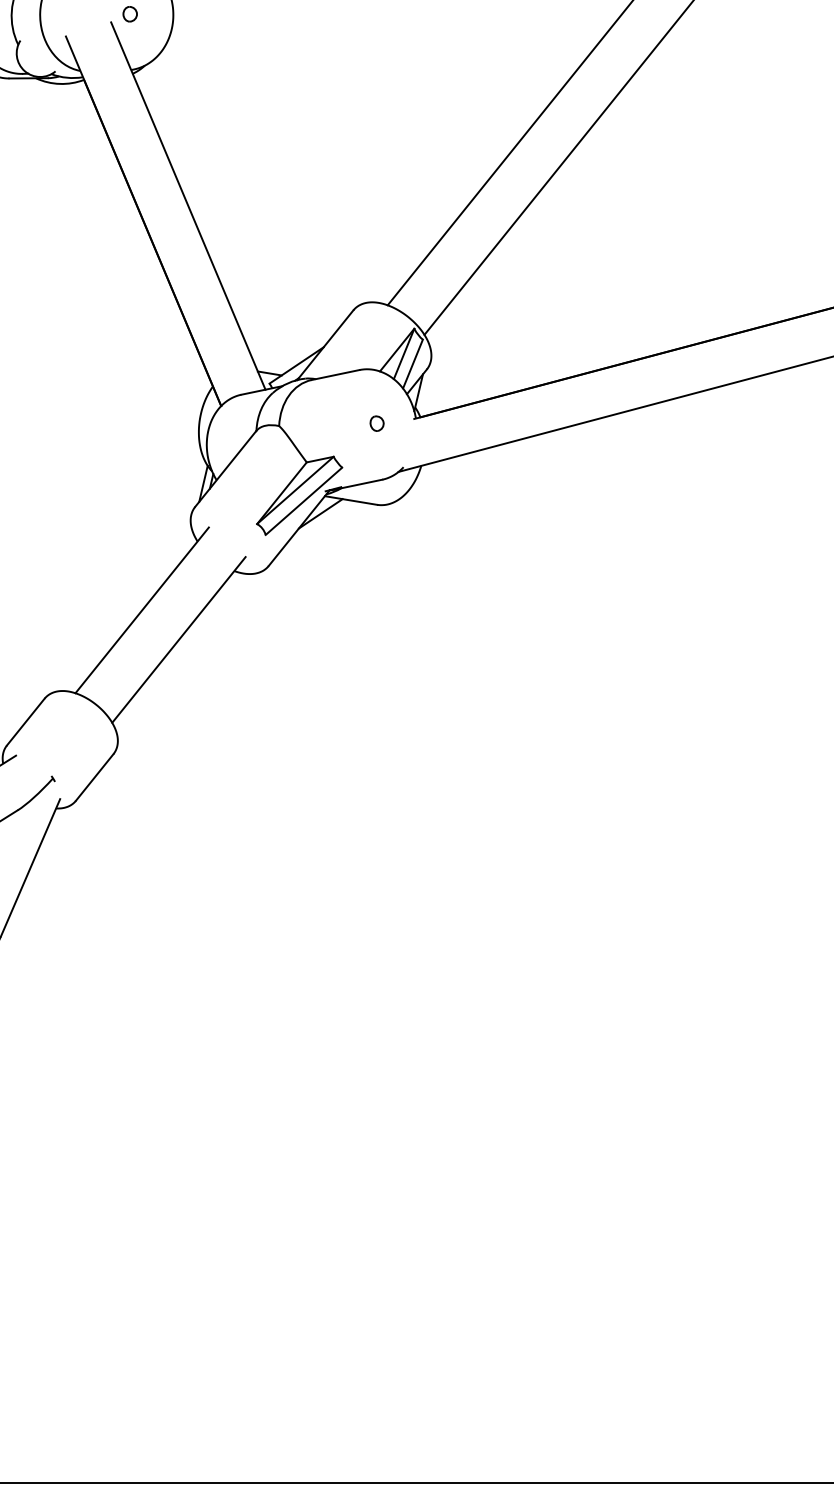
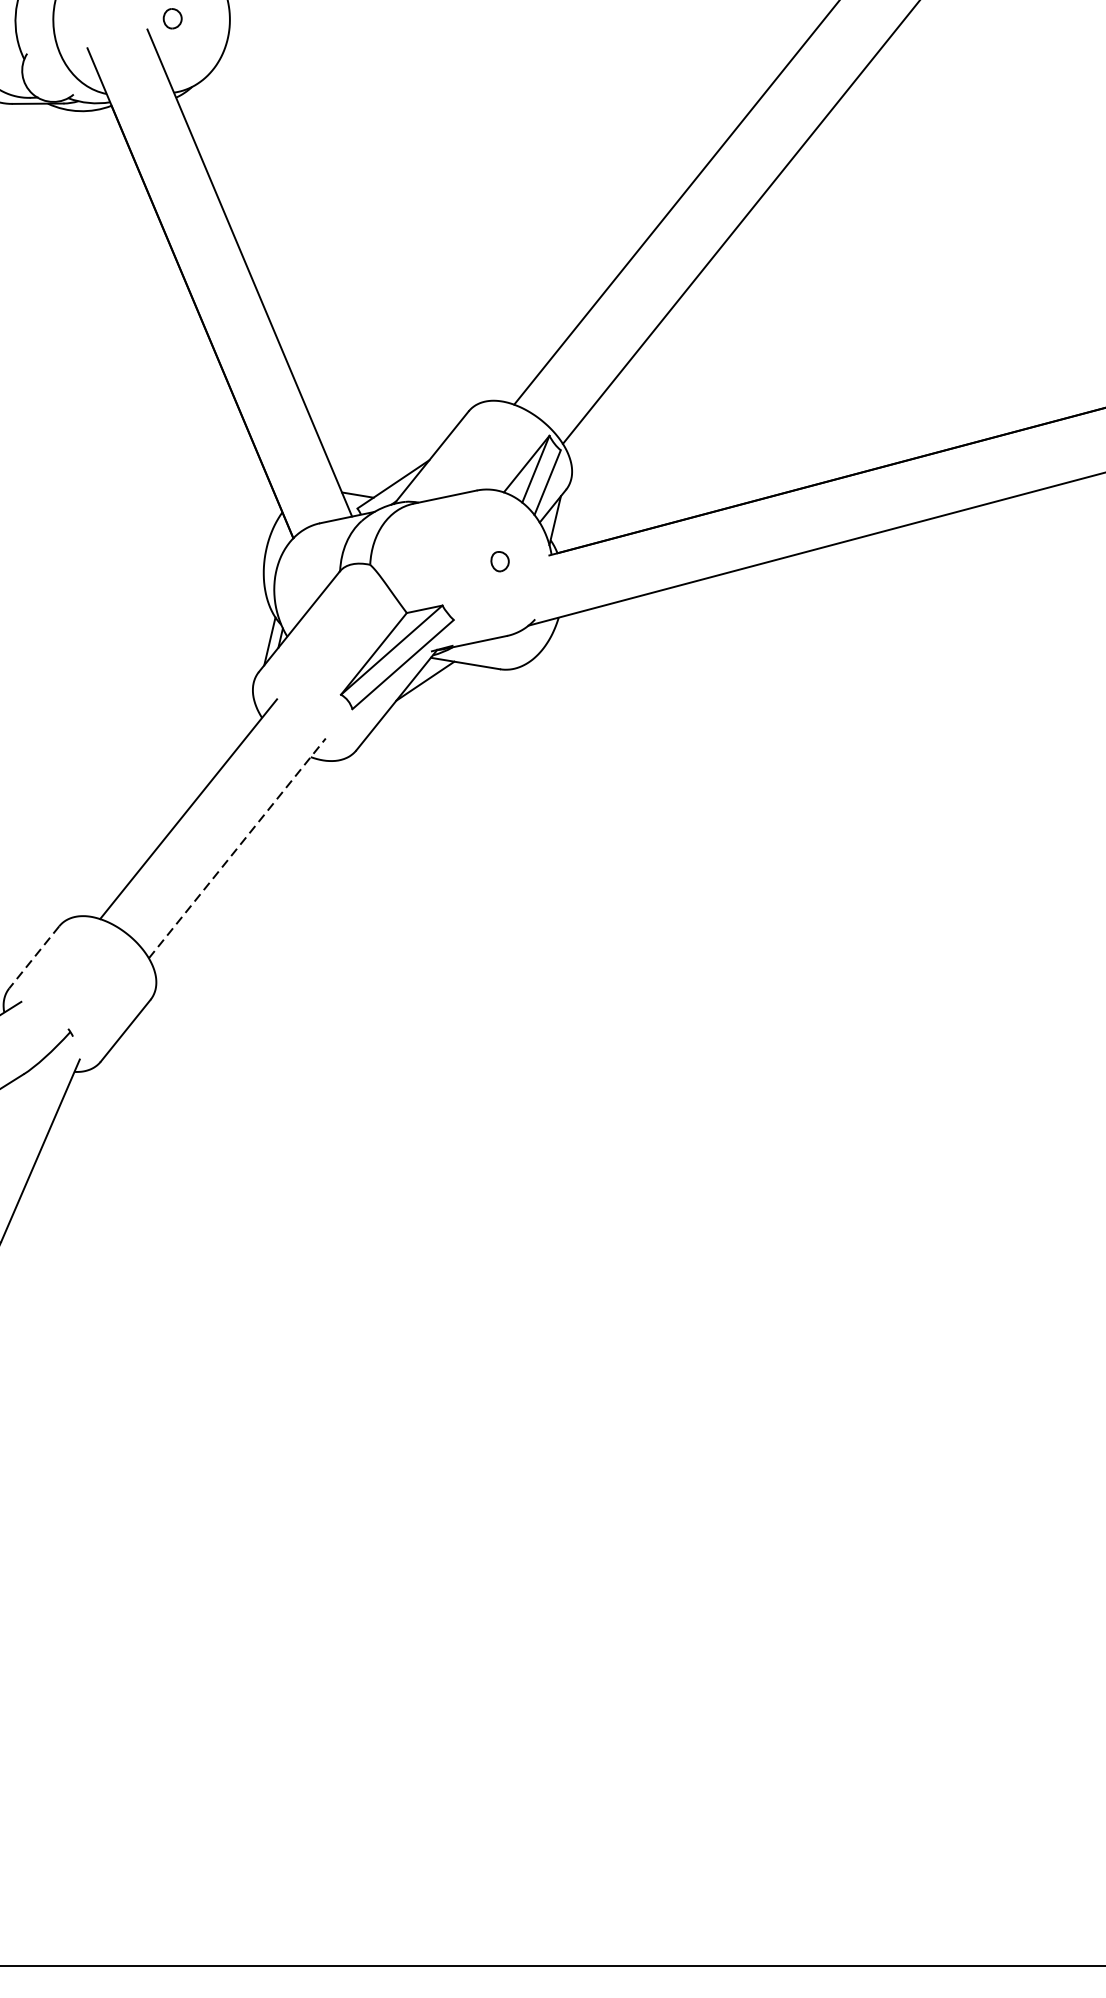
line: (179, 639) -> (238, 847), solid -> dashed
line: (25, 722) -> (33, 957), solid -> dashed

